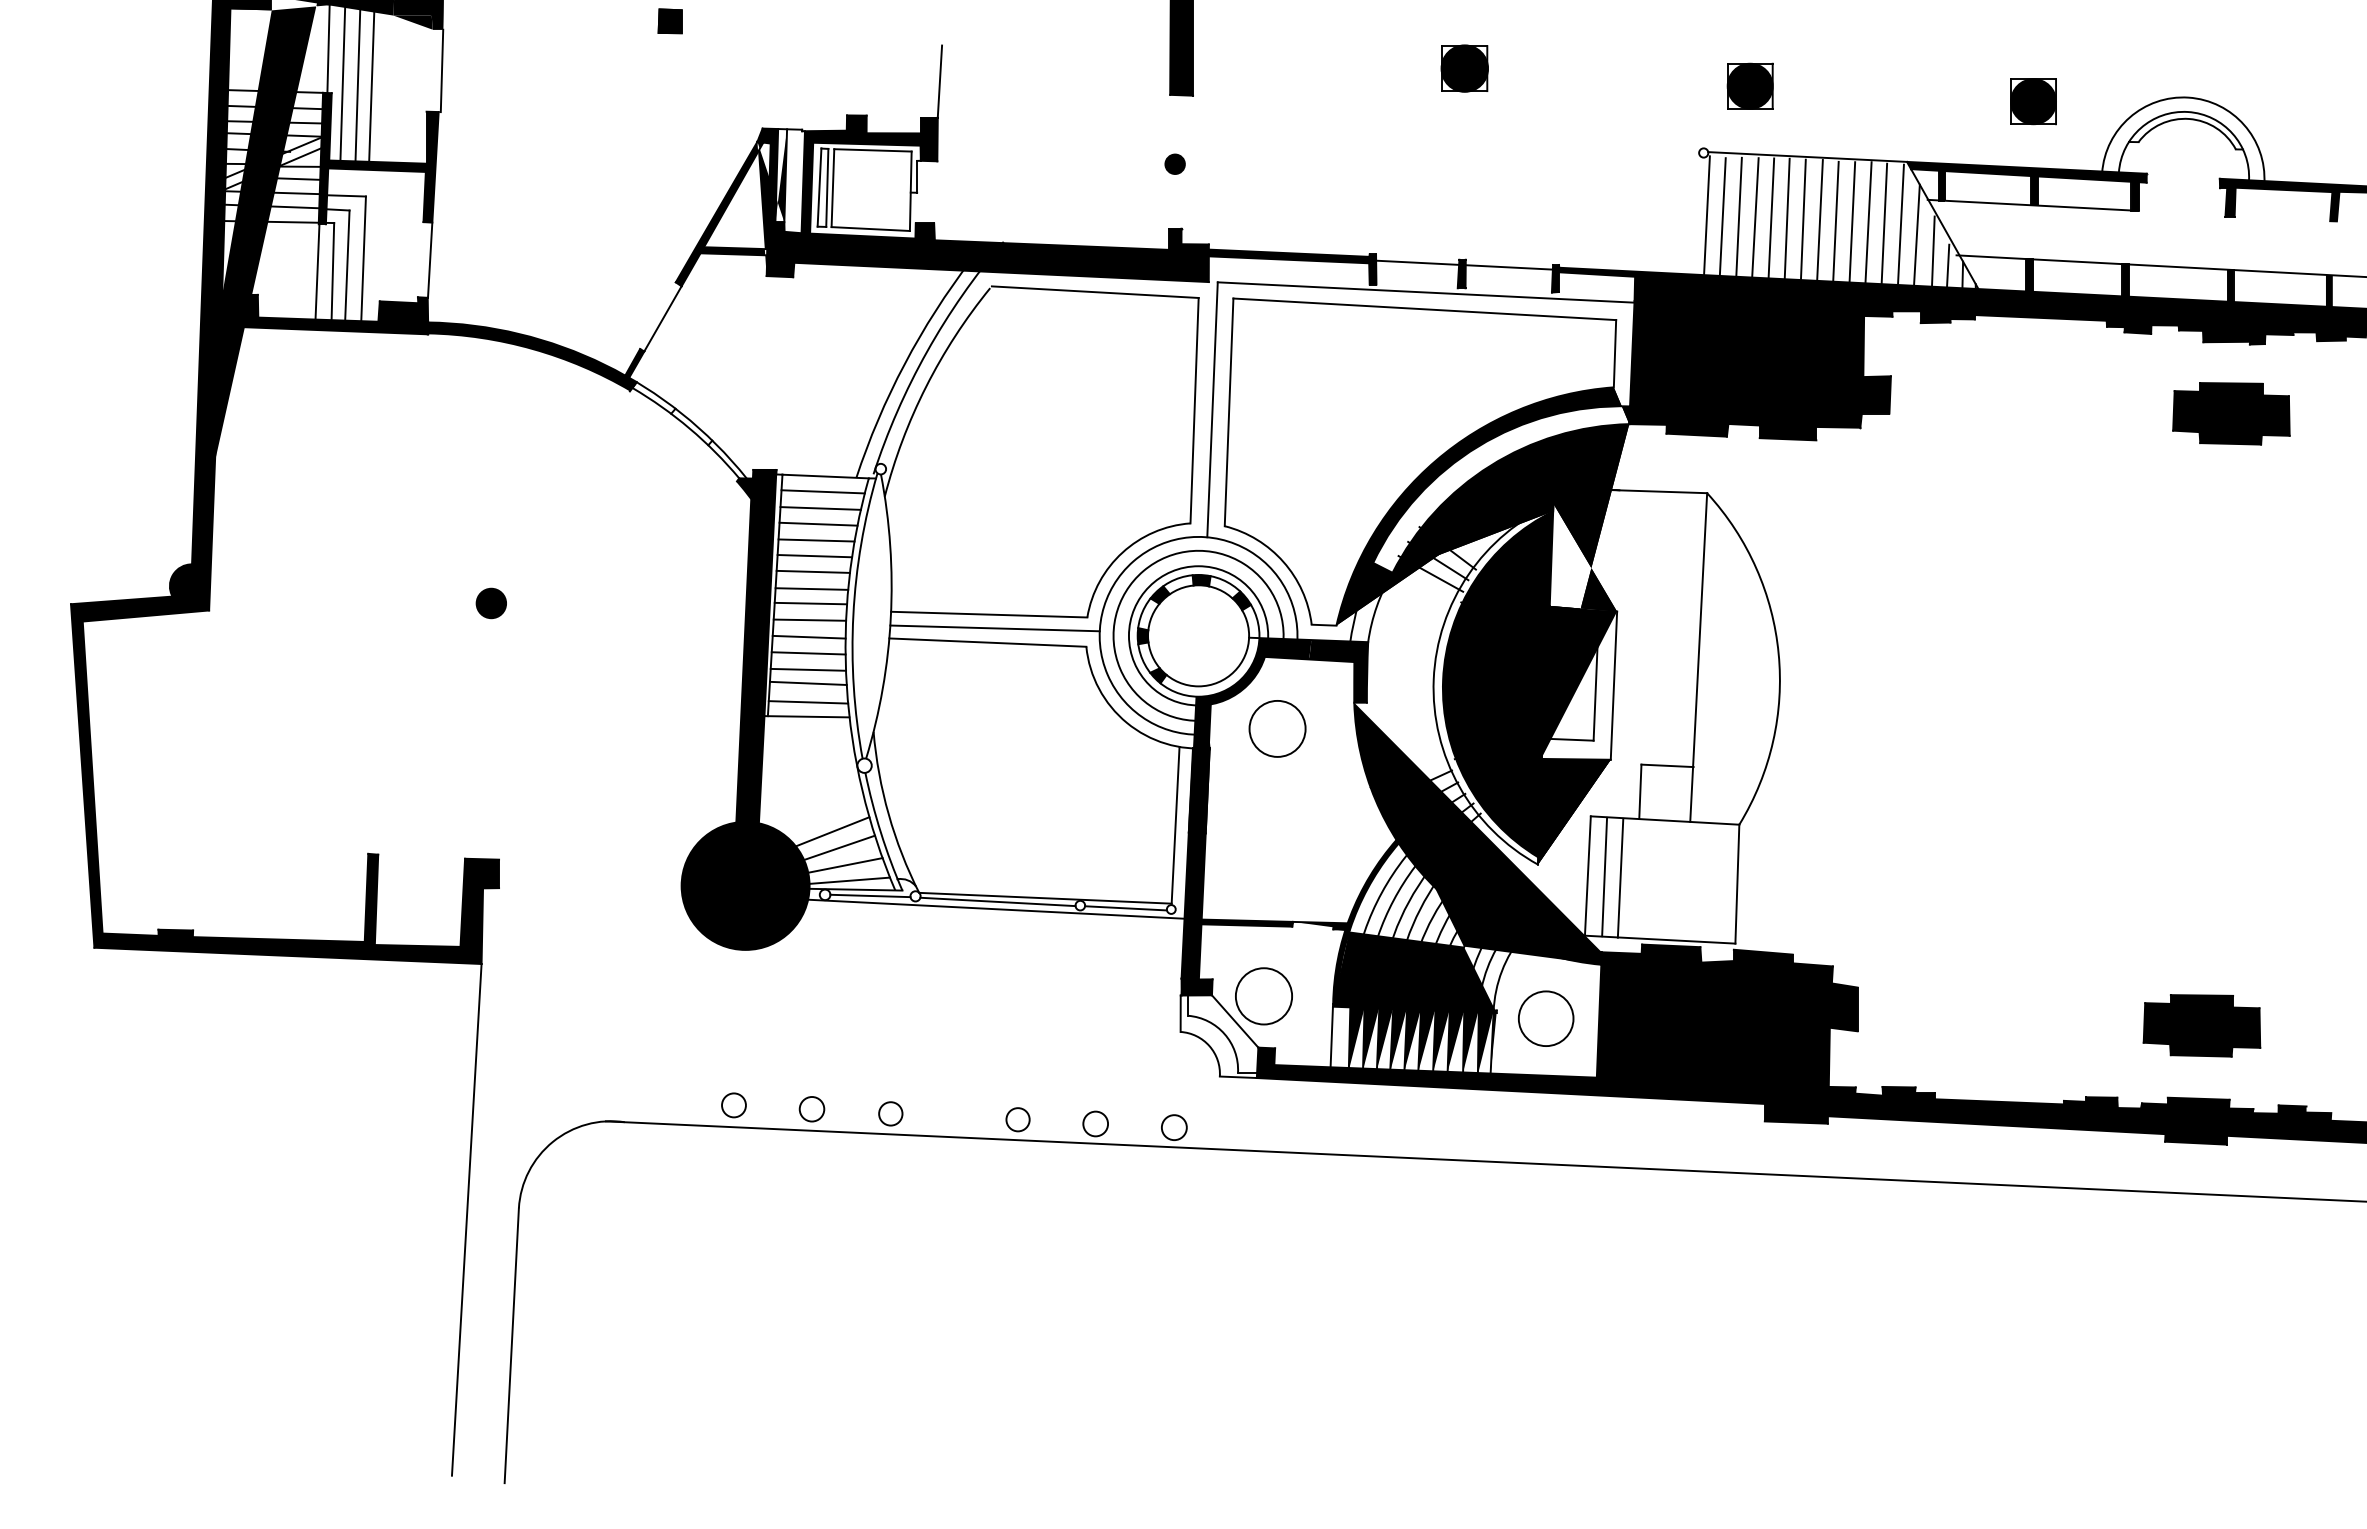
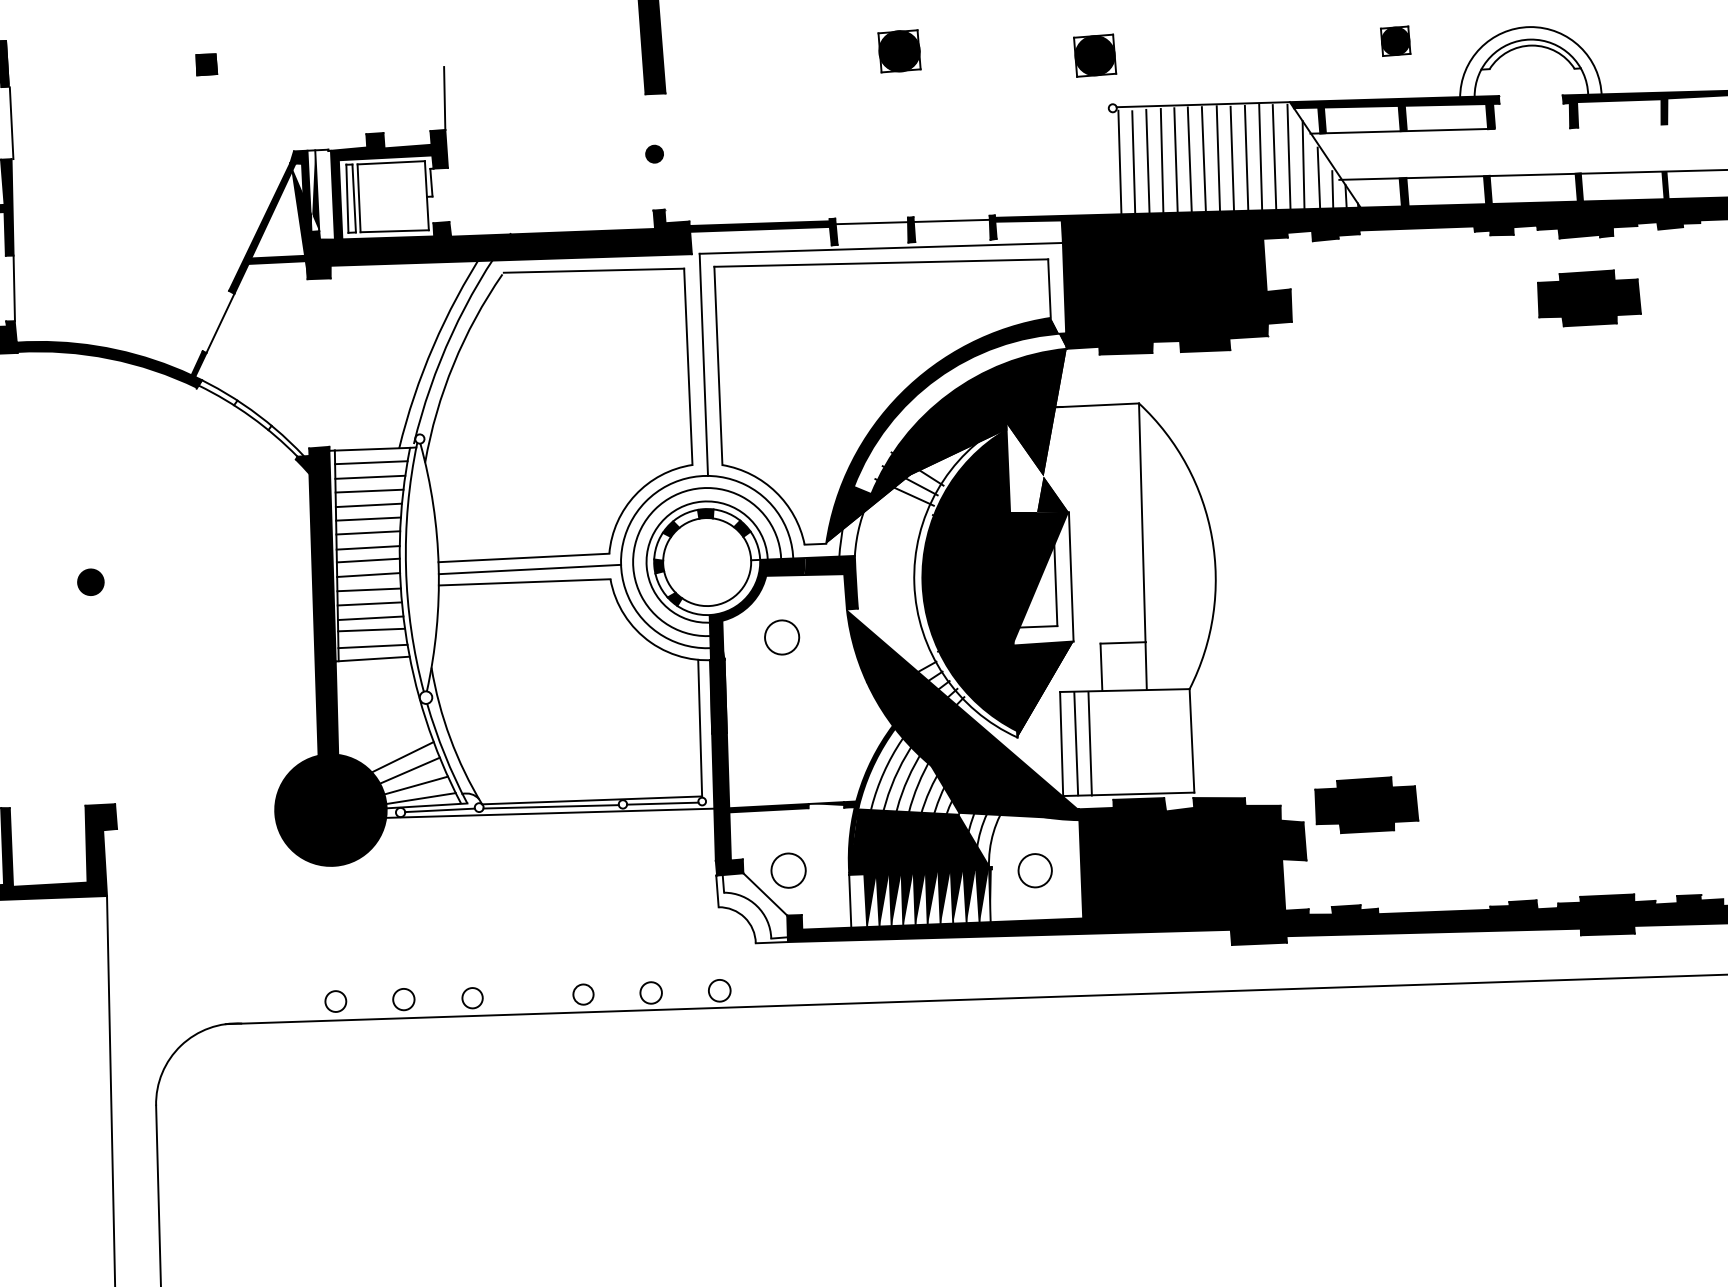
part: (1749, 85) -> (1094, 55), moved
part: (2033, 101) -> (1395, 41), size x0.7
circle: (1277, 728) -> (782, 637), size x0.7
circle: (1263, 996) -> (788, 870), size x0.7
circle: (1546, 1018) -> (1035, 870), size x0.7
part: (2201, 1025) -> (1365, 805), moved

